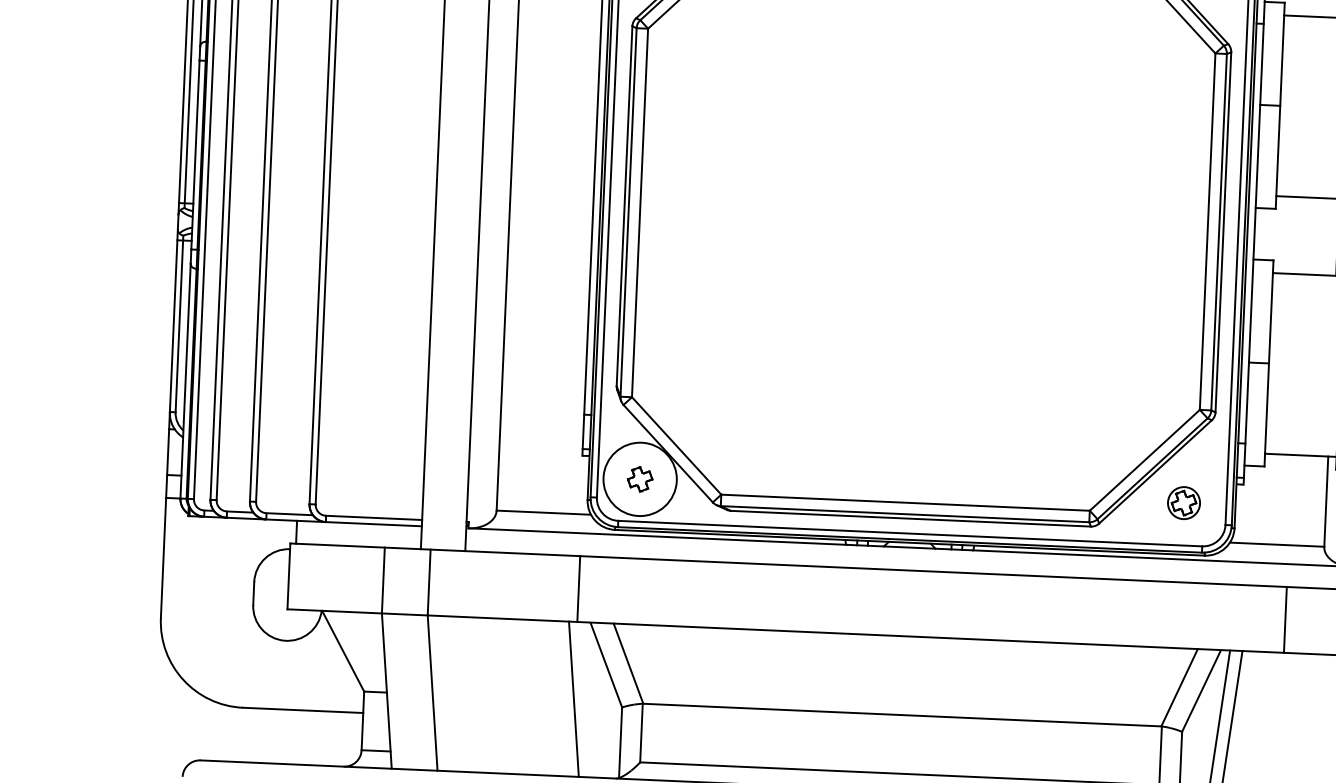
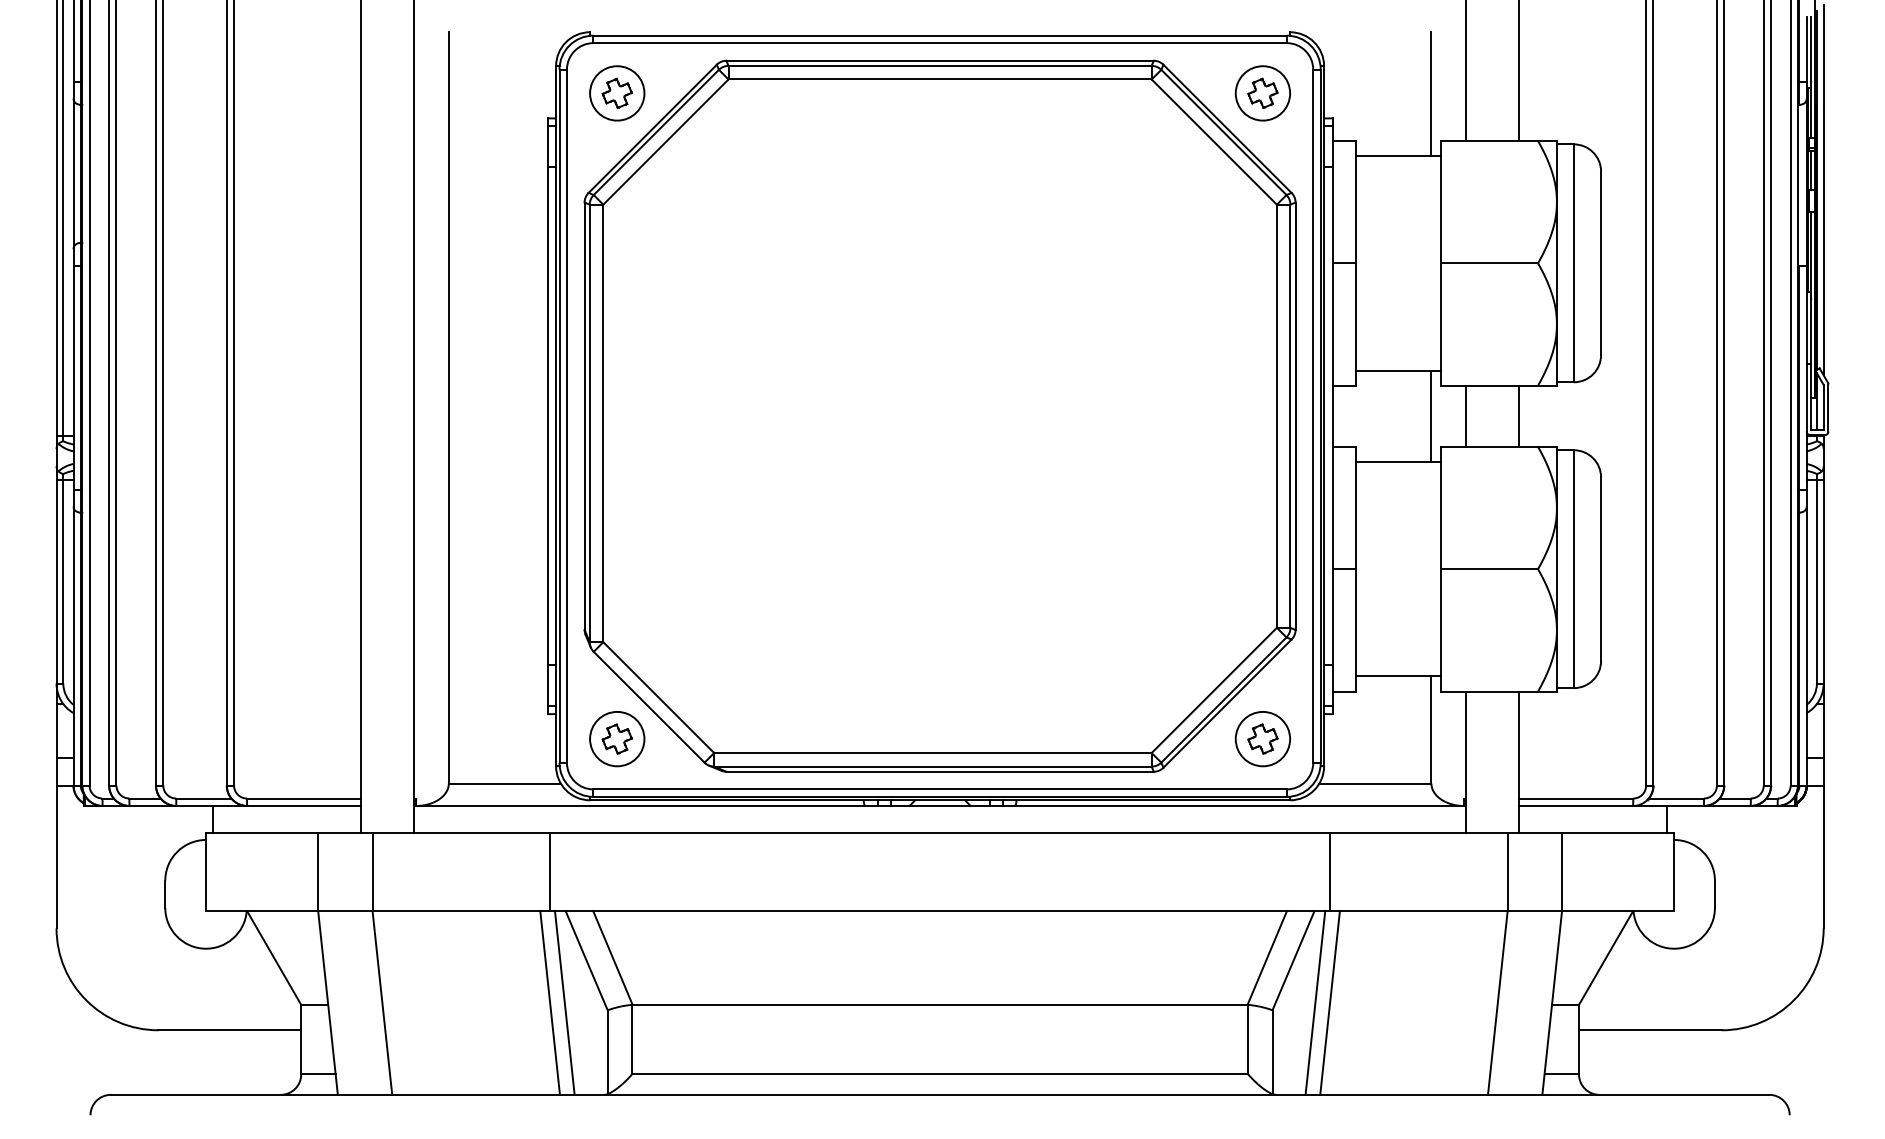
circle: (640, 478) -> (617, 738), size x0.62
circle: (1183, 502) -> (1262, 738), size x1.43
line: (1285, 620) -> (1330, 872), moved
line: (586, 699) -> (564, 1002), added

